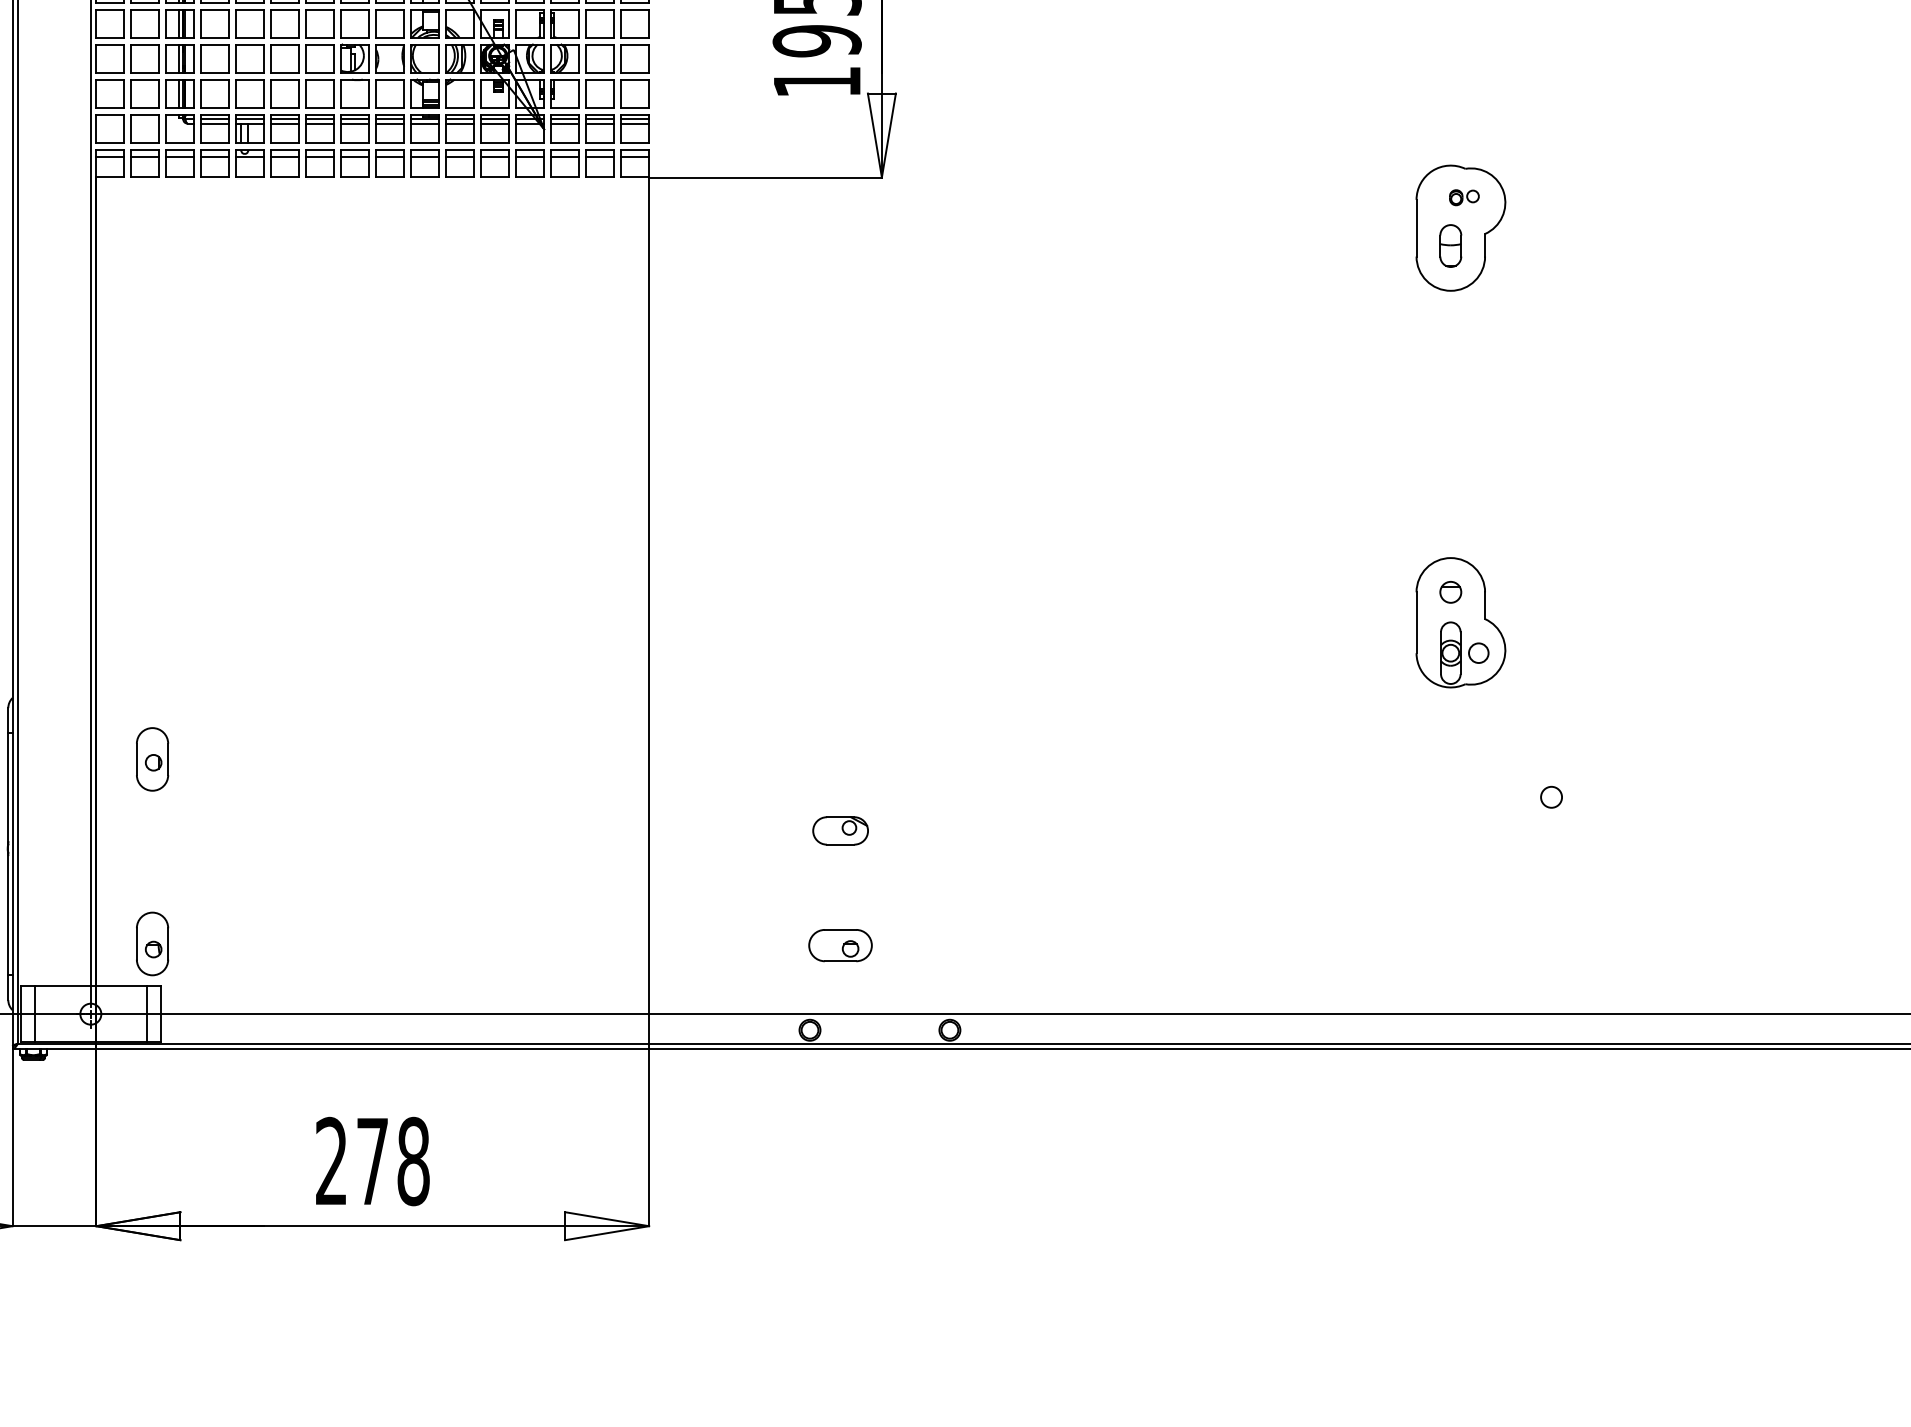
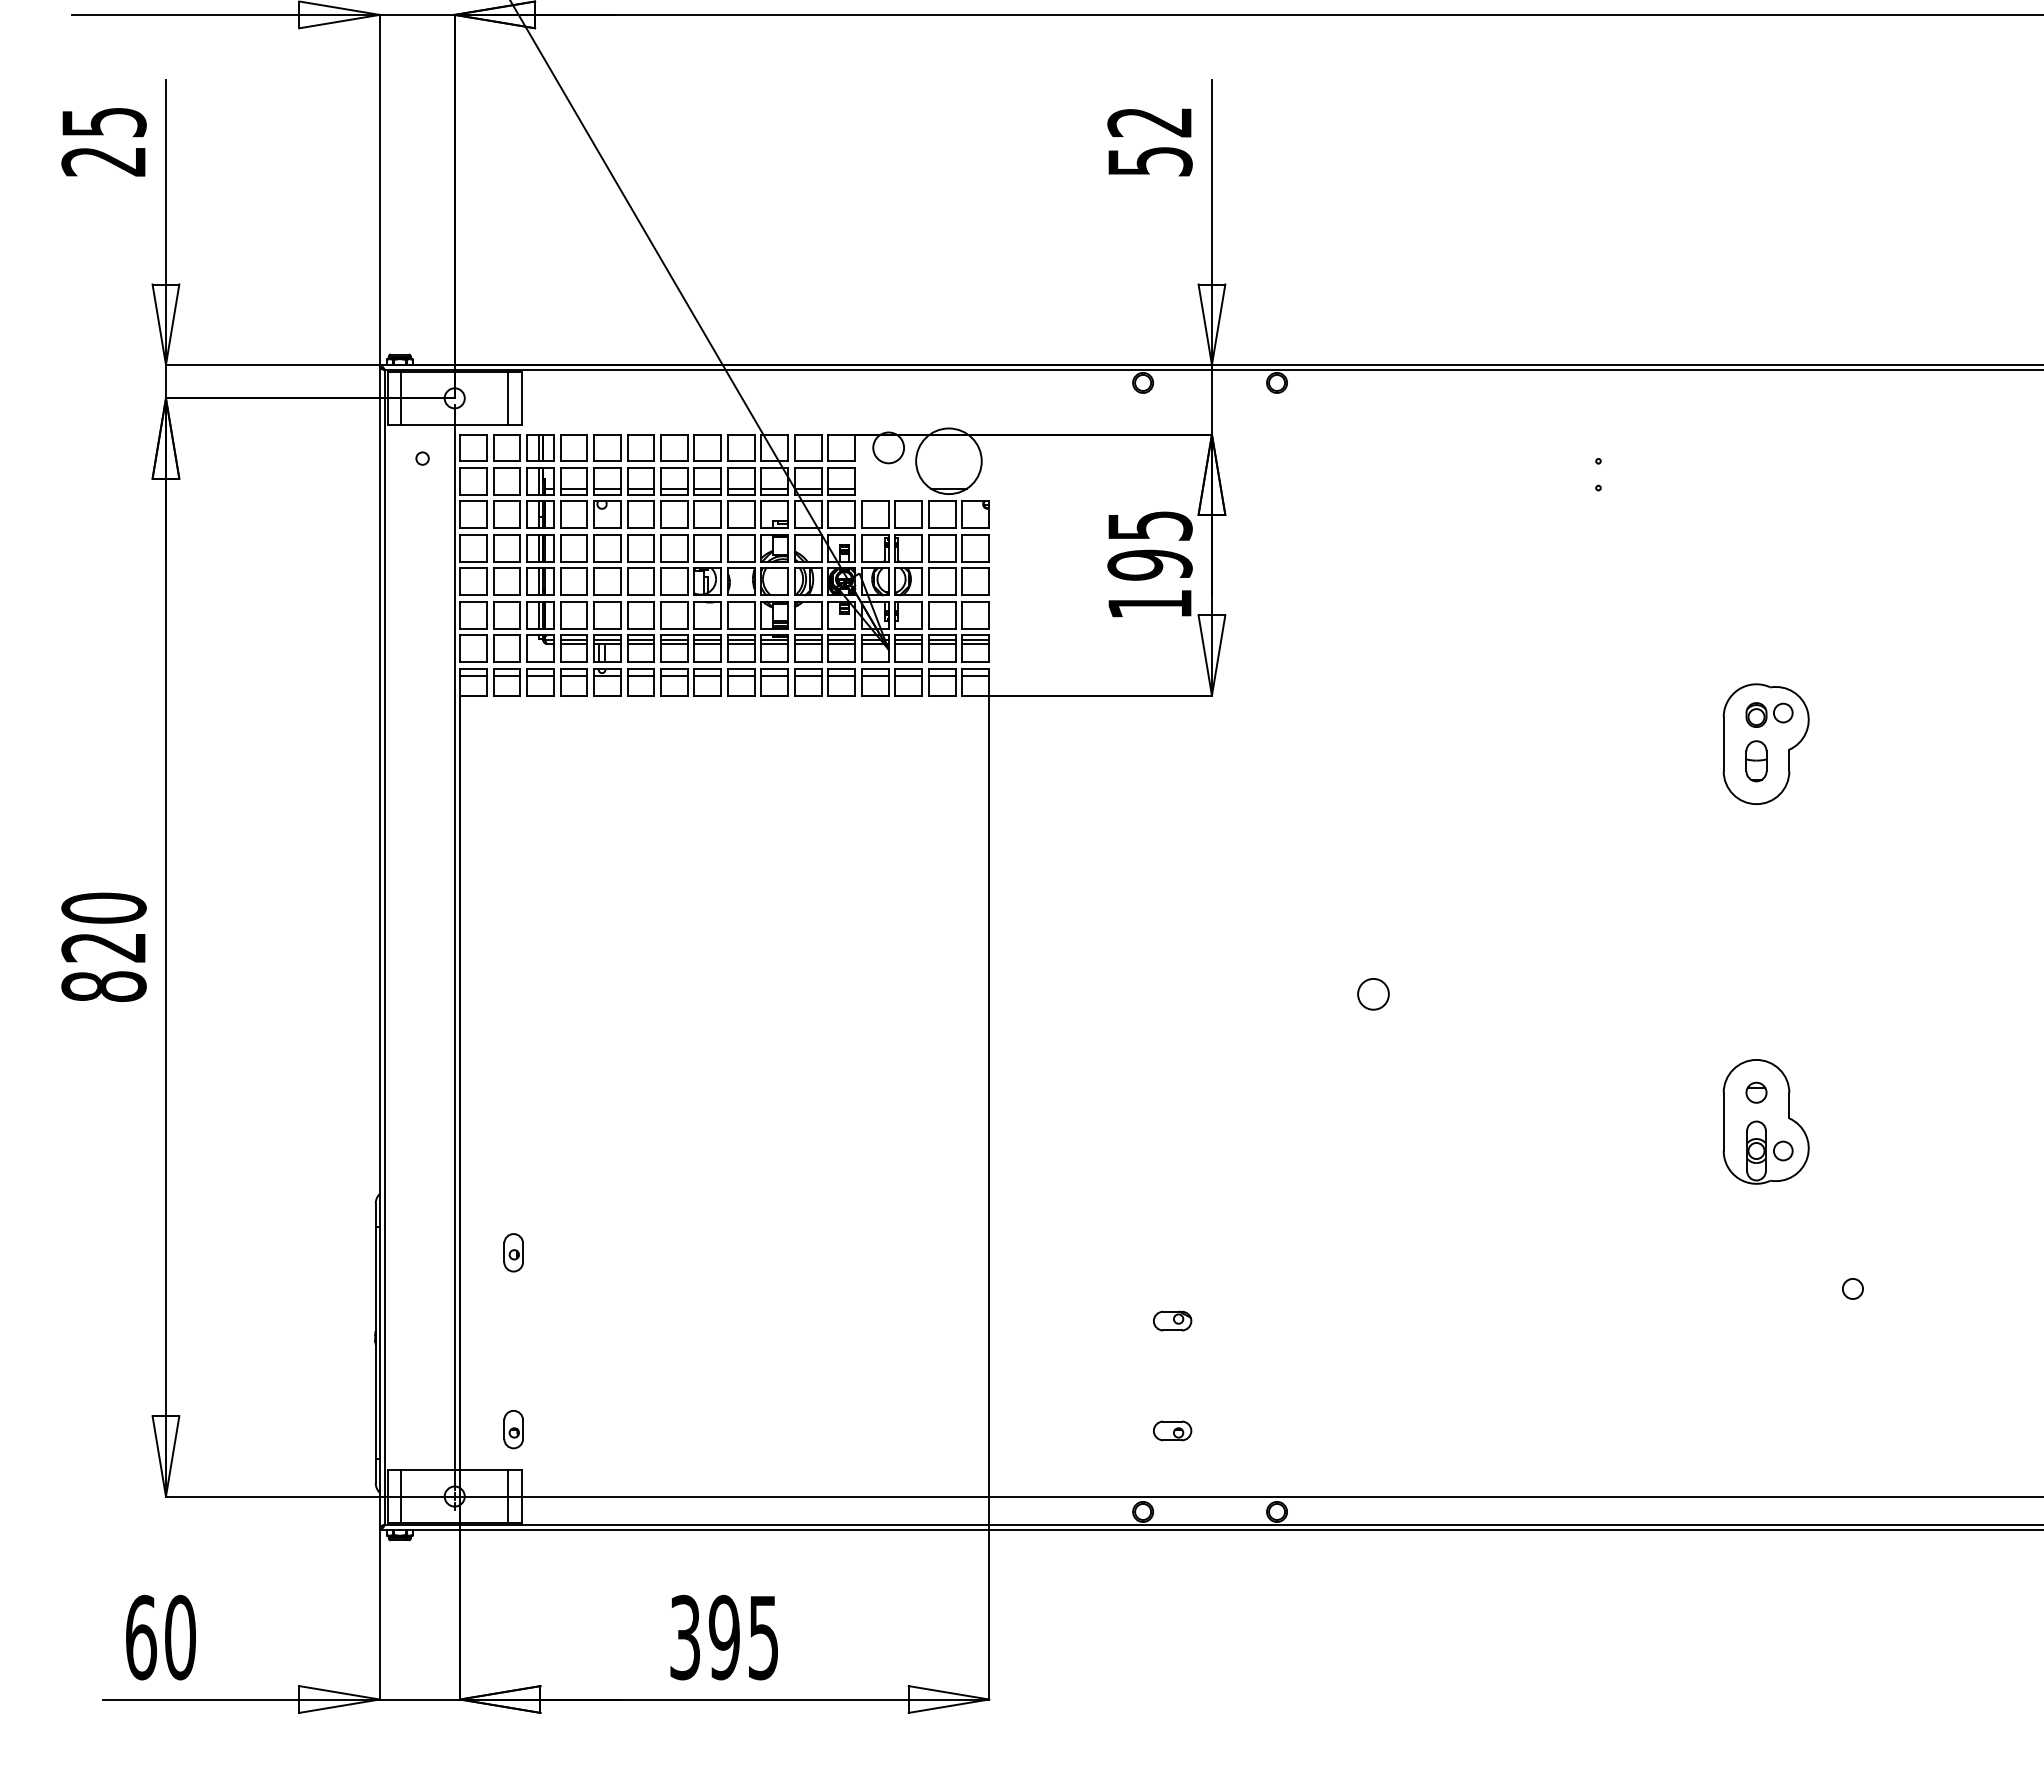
part: (1464, 197) -> (1769, 714), size x1.67
circle: (1050, 489) -> (1373, 994), added
part: (152, 759) -> (513, 1252), size x0.62
part: (840, 830) -> (1172, 1320), size x0.71
part: (152, 944) -> (513, 1429), size x0.62
part: (840, 945) -> (1172, 1430), size x0.62
text: (372, 1161) -> (724, 1637), 278 -> 395

